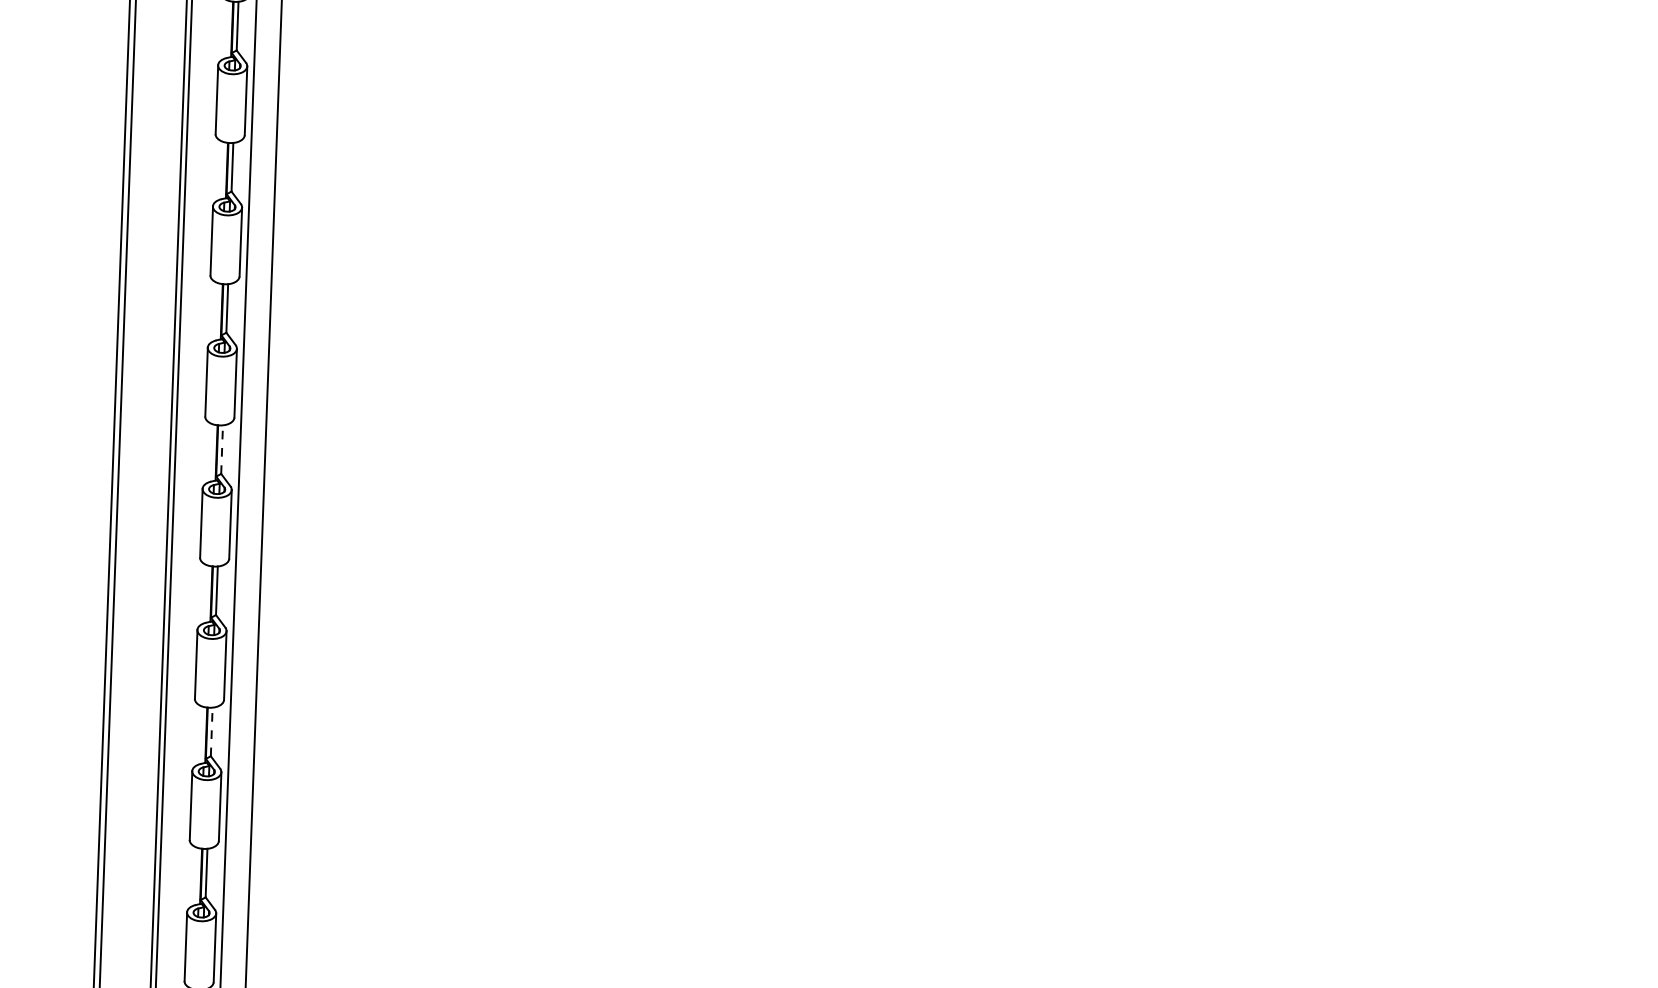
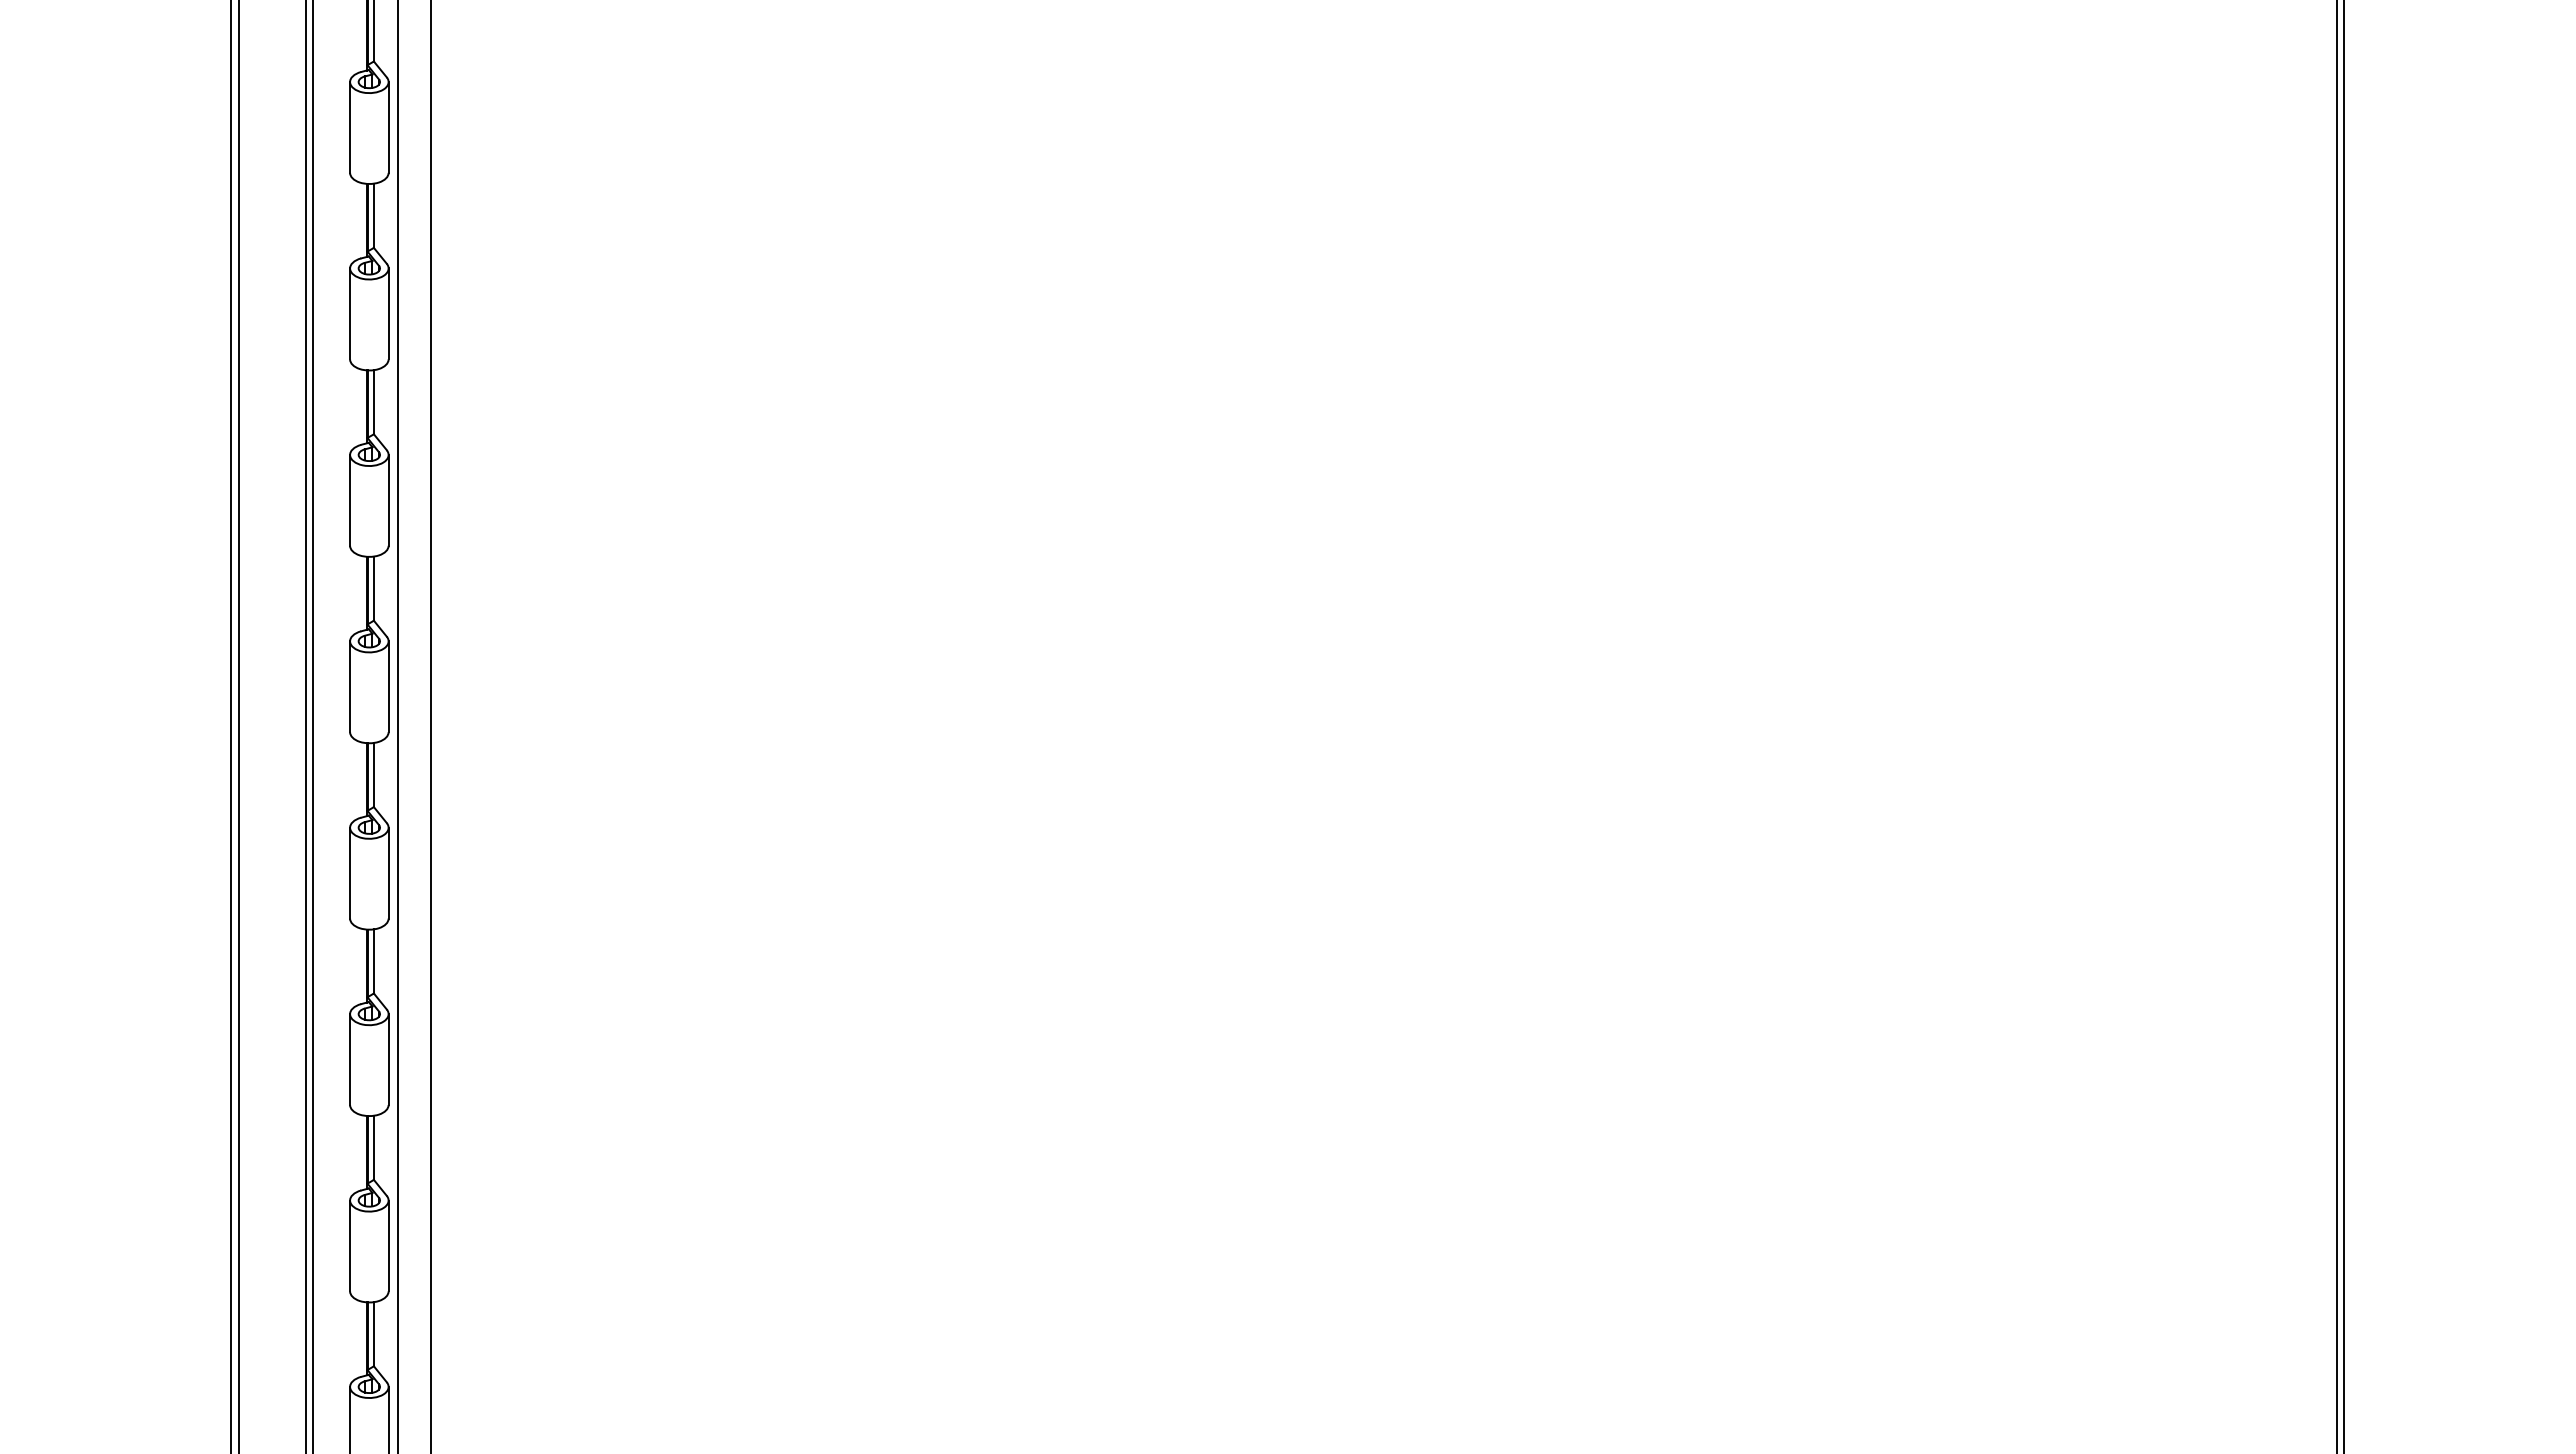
line: (221, 449) -> (373, 588), dashed -> solid
line: (211, 731) -> (373, 960), dashed -> solid

